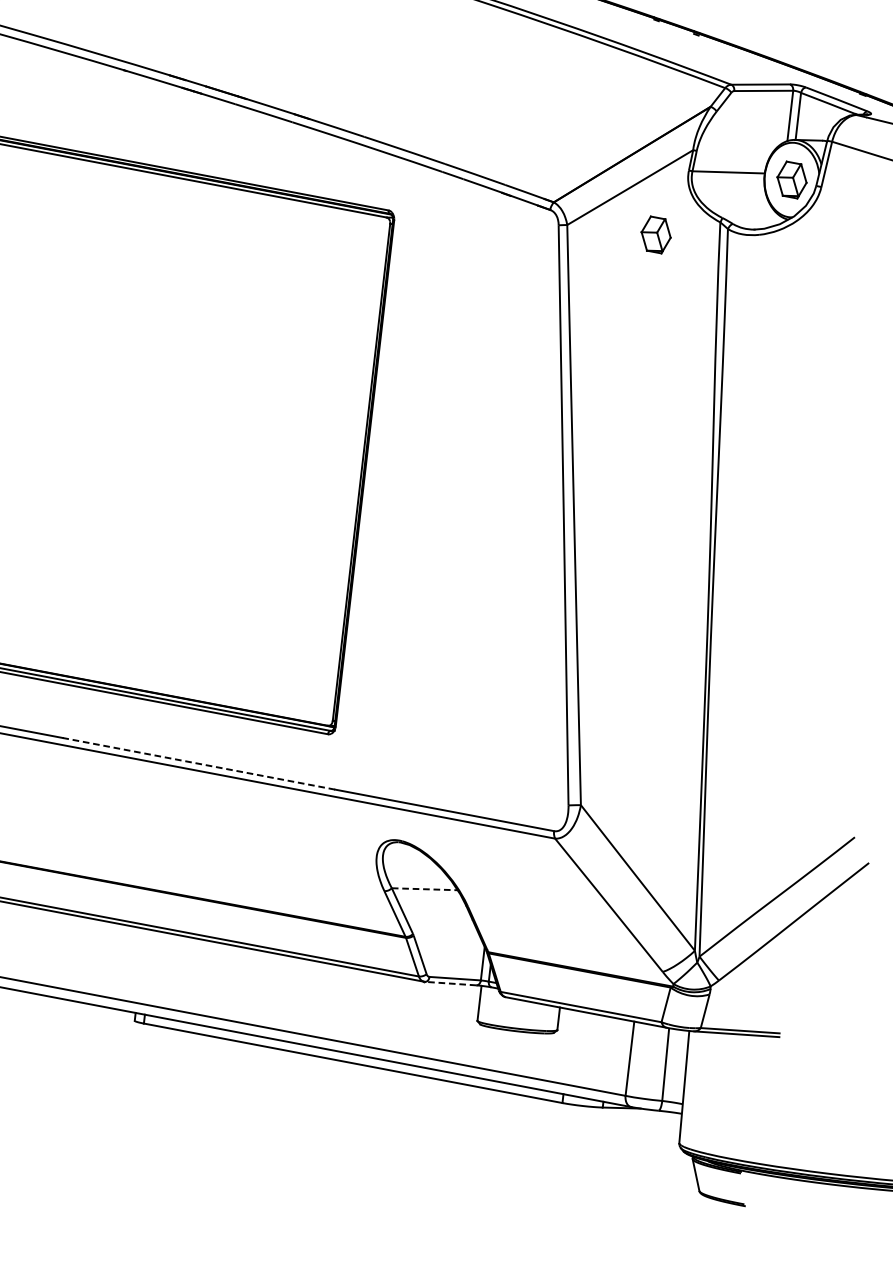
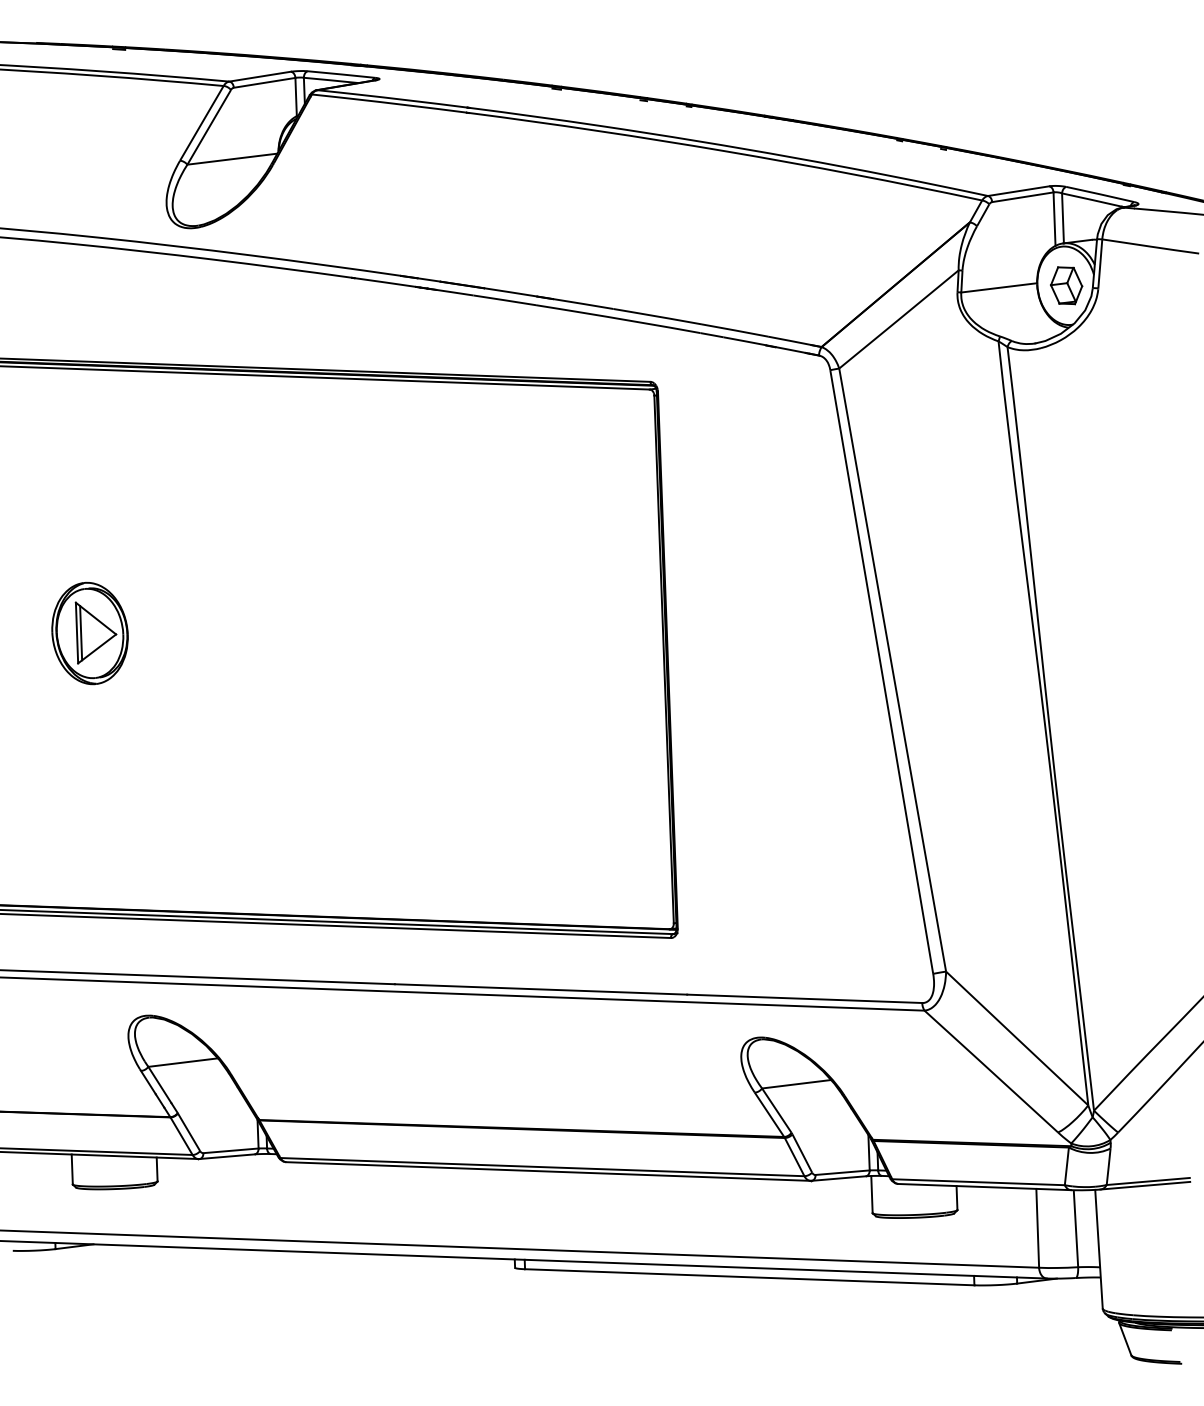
part: (656, 234) -> (933, 364), removed
line: (198, 763) -> (540, 989), dashed -> solid
line: (424, 889) -> (796, 1084), dashed -> solid
line: (450, 983) -> (838, 1178), dashed -> solid

